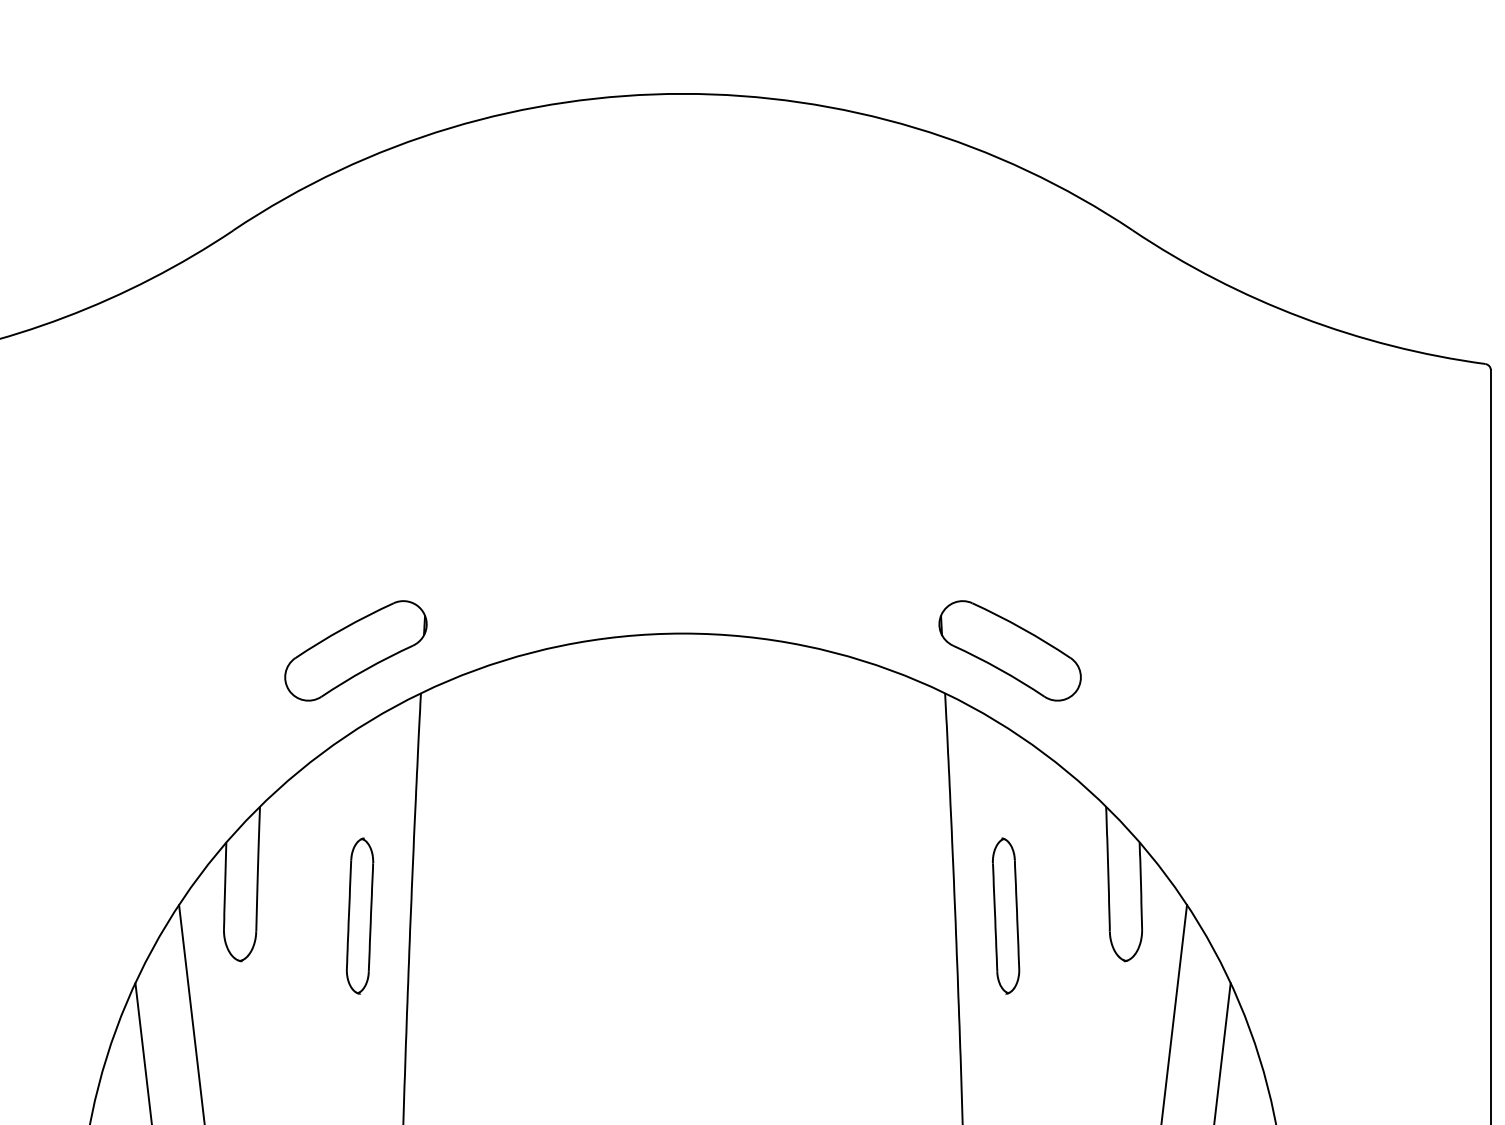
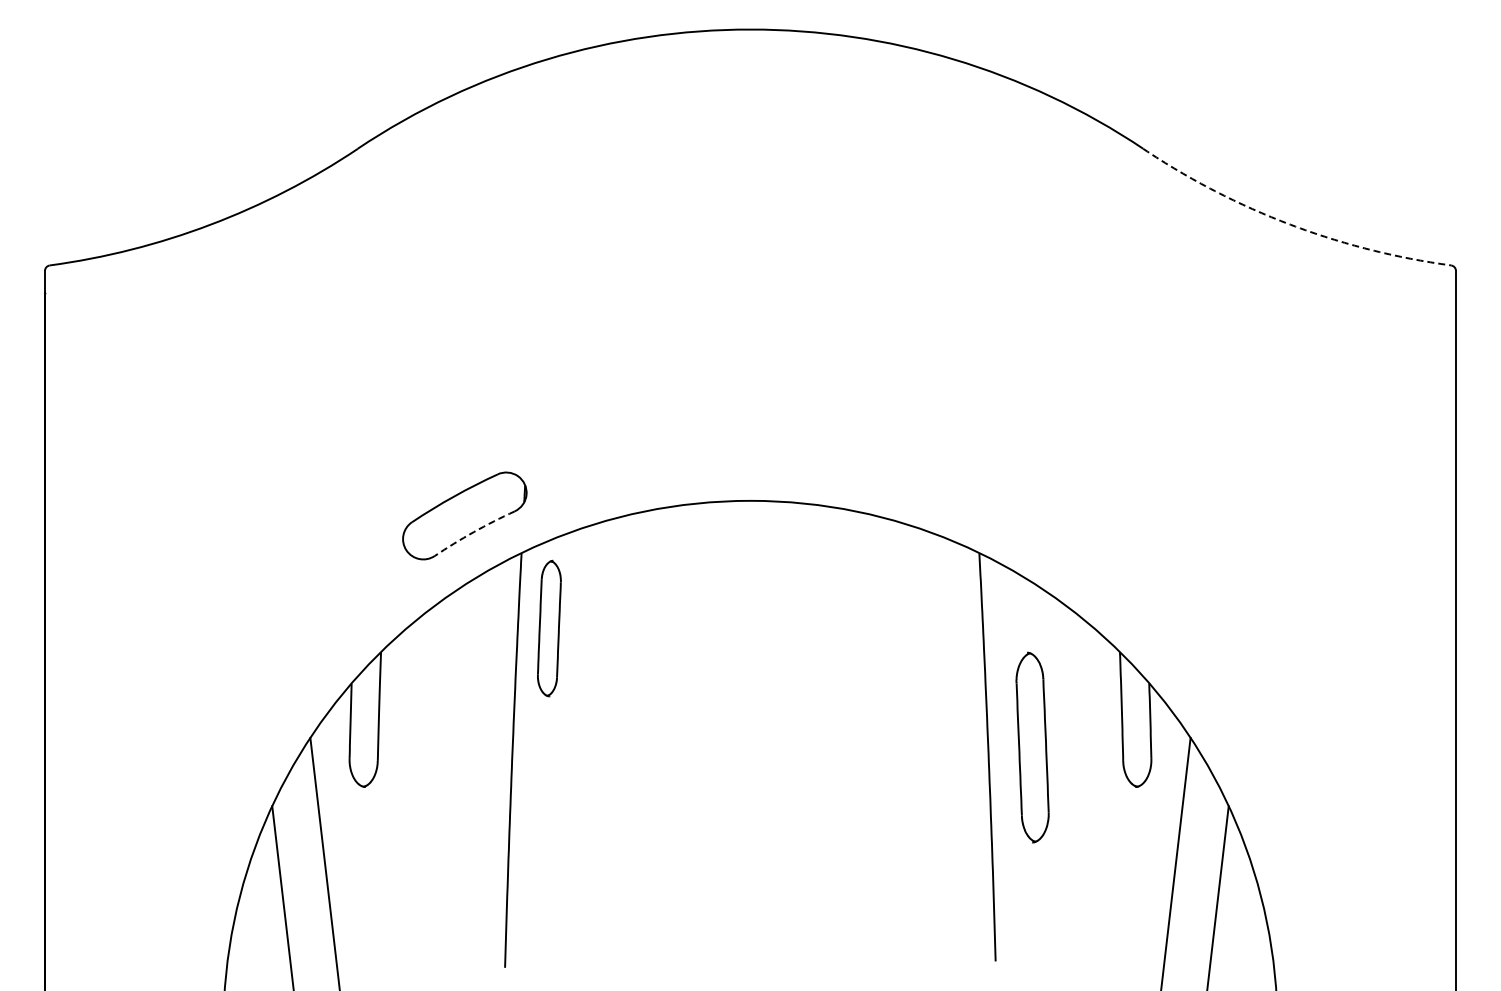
arc: (1301, 317) -> (1290, 224), solid -> dashed
part: (1009, 650) -> (1035, 515), removed
arc: (365, 669) -> (473, 532), solid -> dashed
part: (360, 916) -> (549, 628), moved
part: (1005, 916) -> (1032, 747), size x1.4

